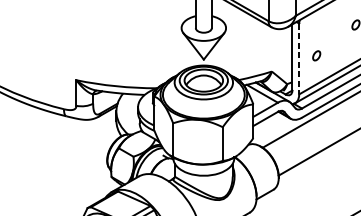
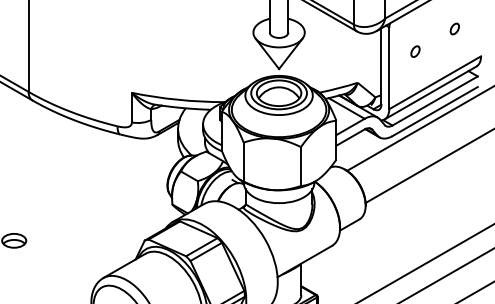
part: (316, 55) -> (415, 51), moved
line: (299, 59) -> (389, 68), dashed -> solid

